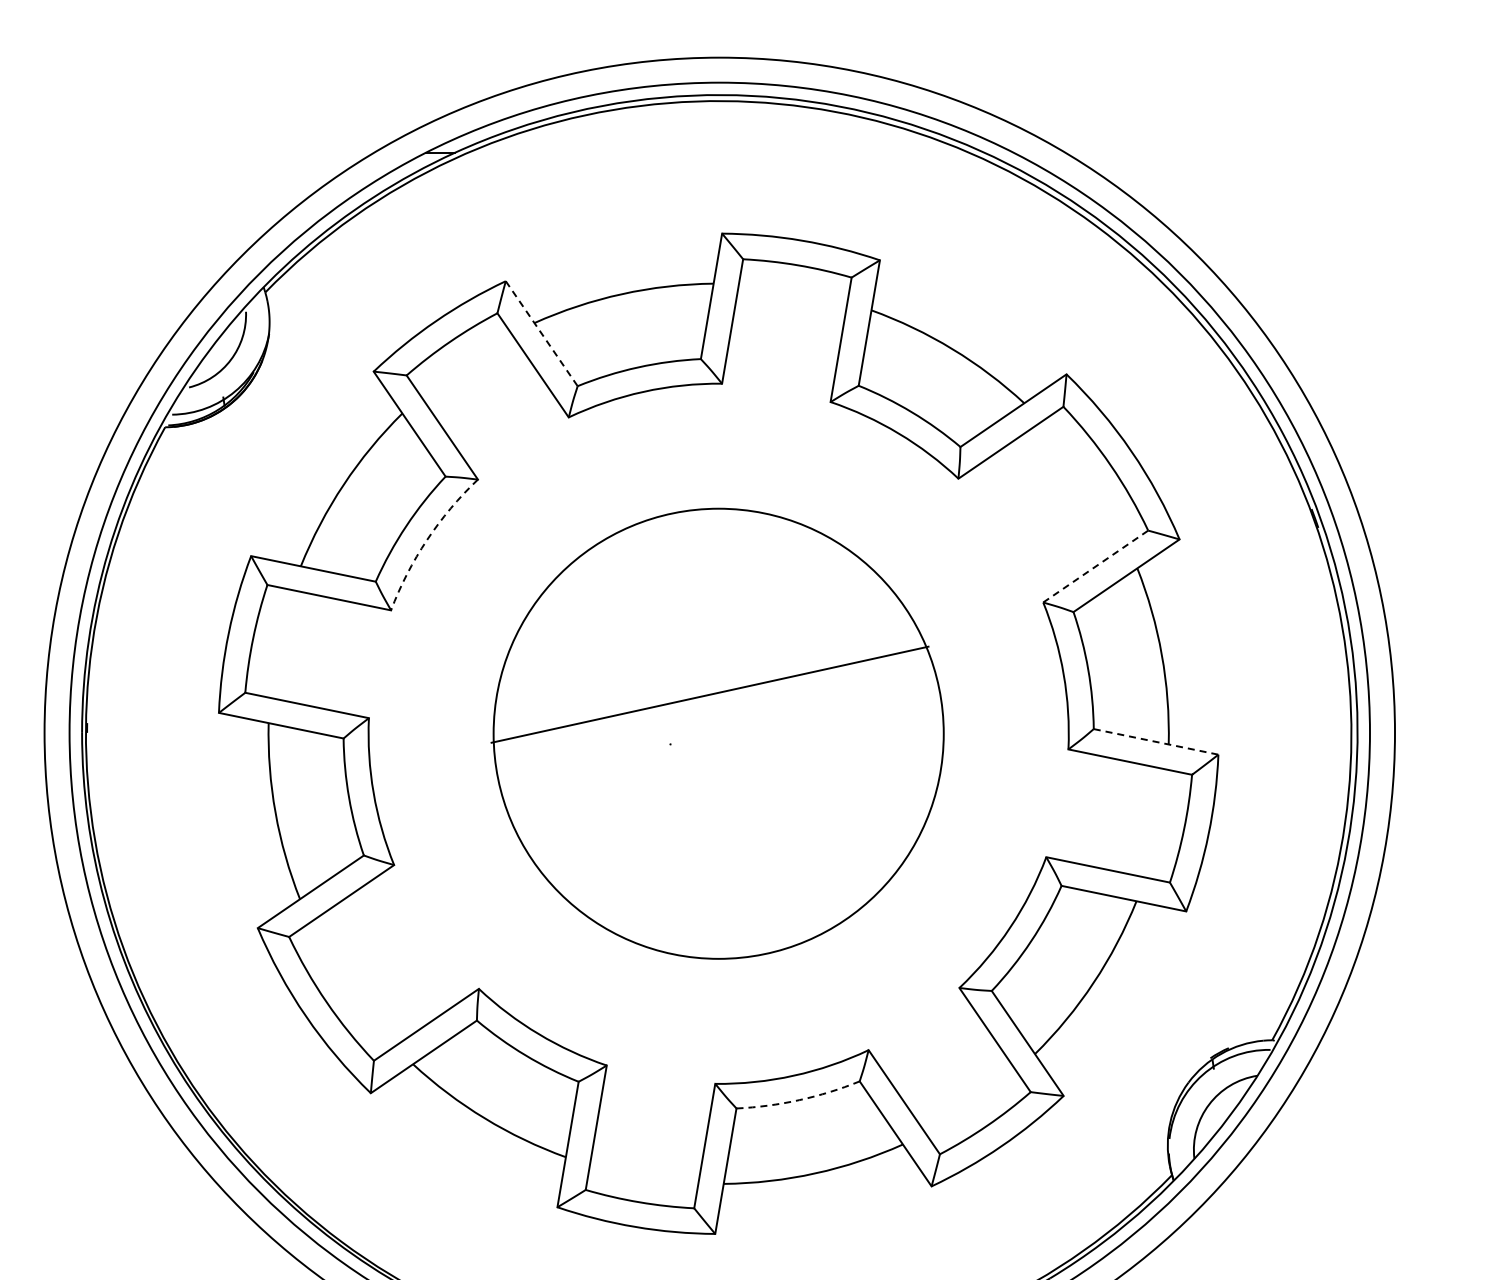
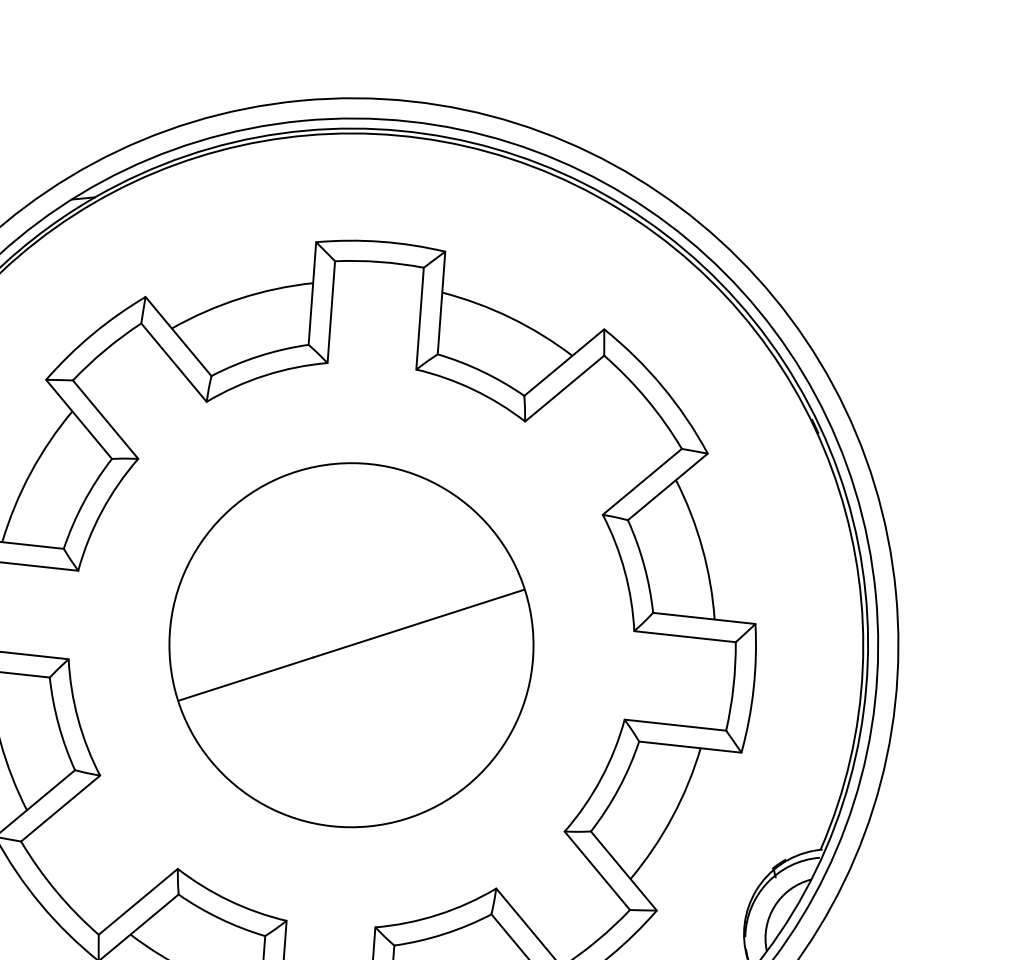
line: (541, 333) -> (178, 336), dashed -> solid
arc: (427, 540) -> (102, 511), dashed -> solid
line: (1095, 566) -> (642, 481), dashed -> solid
line: (709, 694) -> (351, 644), moved
line: (1156, 741) -> (704, 618), dashed -> solid
arc: (799, 1100) -> (444, 934), dashed -> solid

